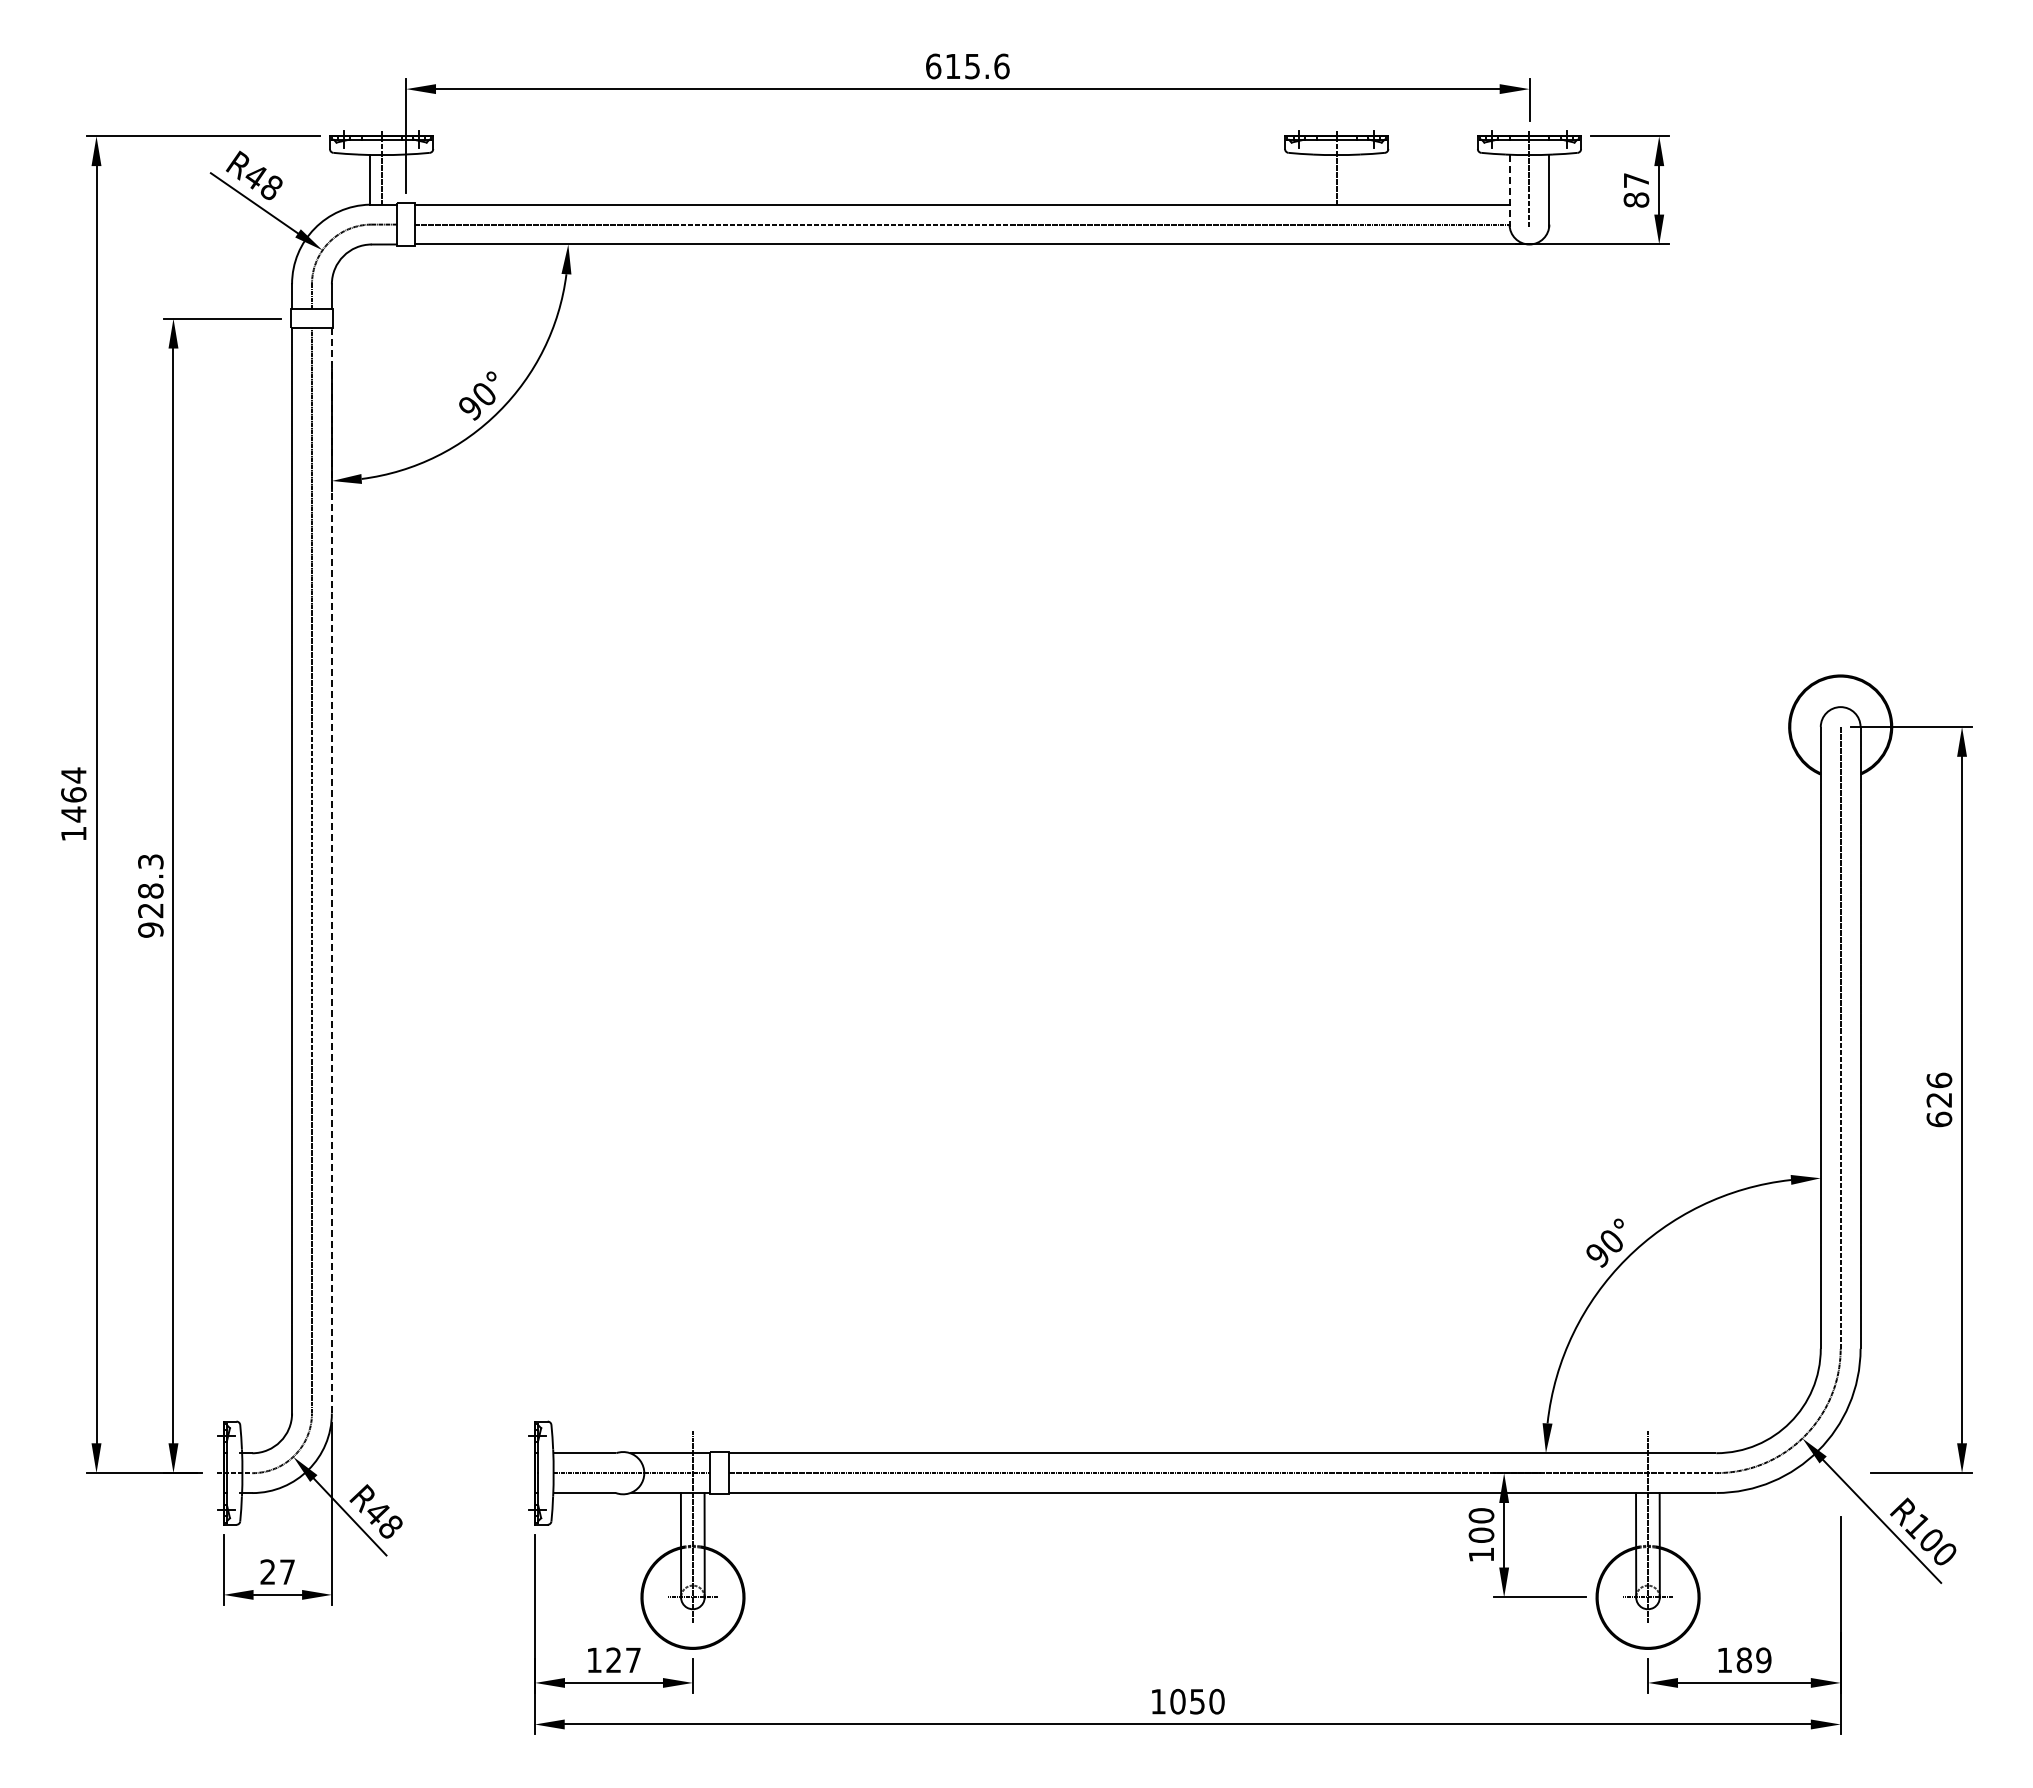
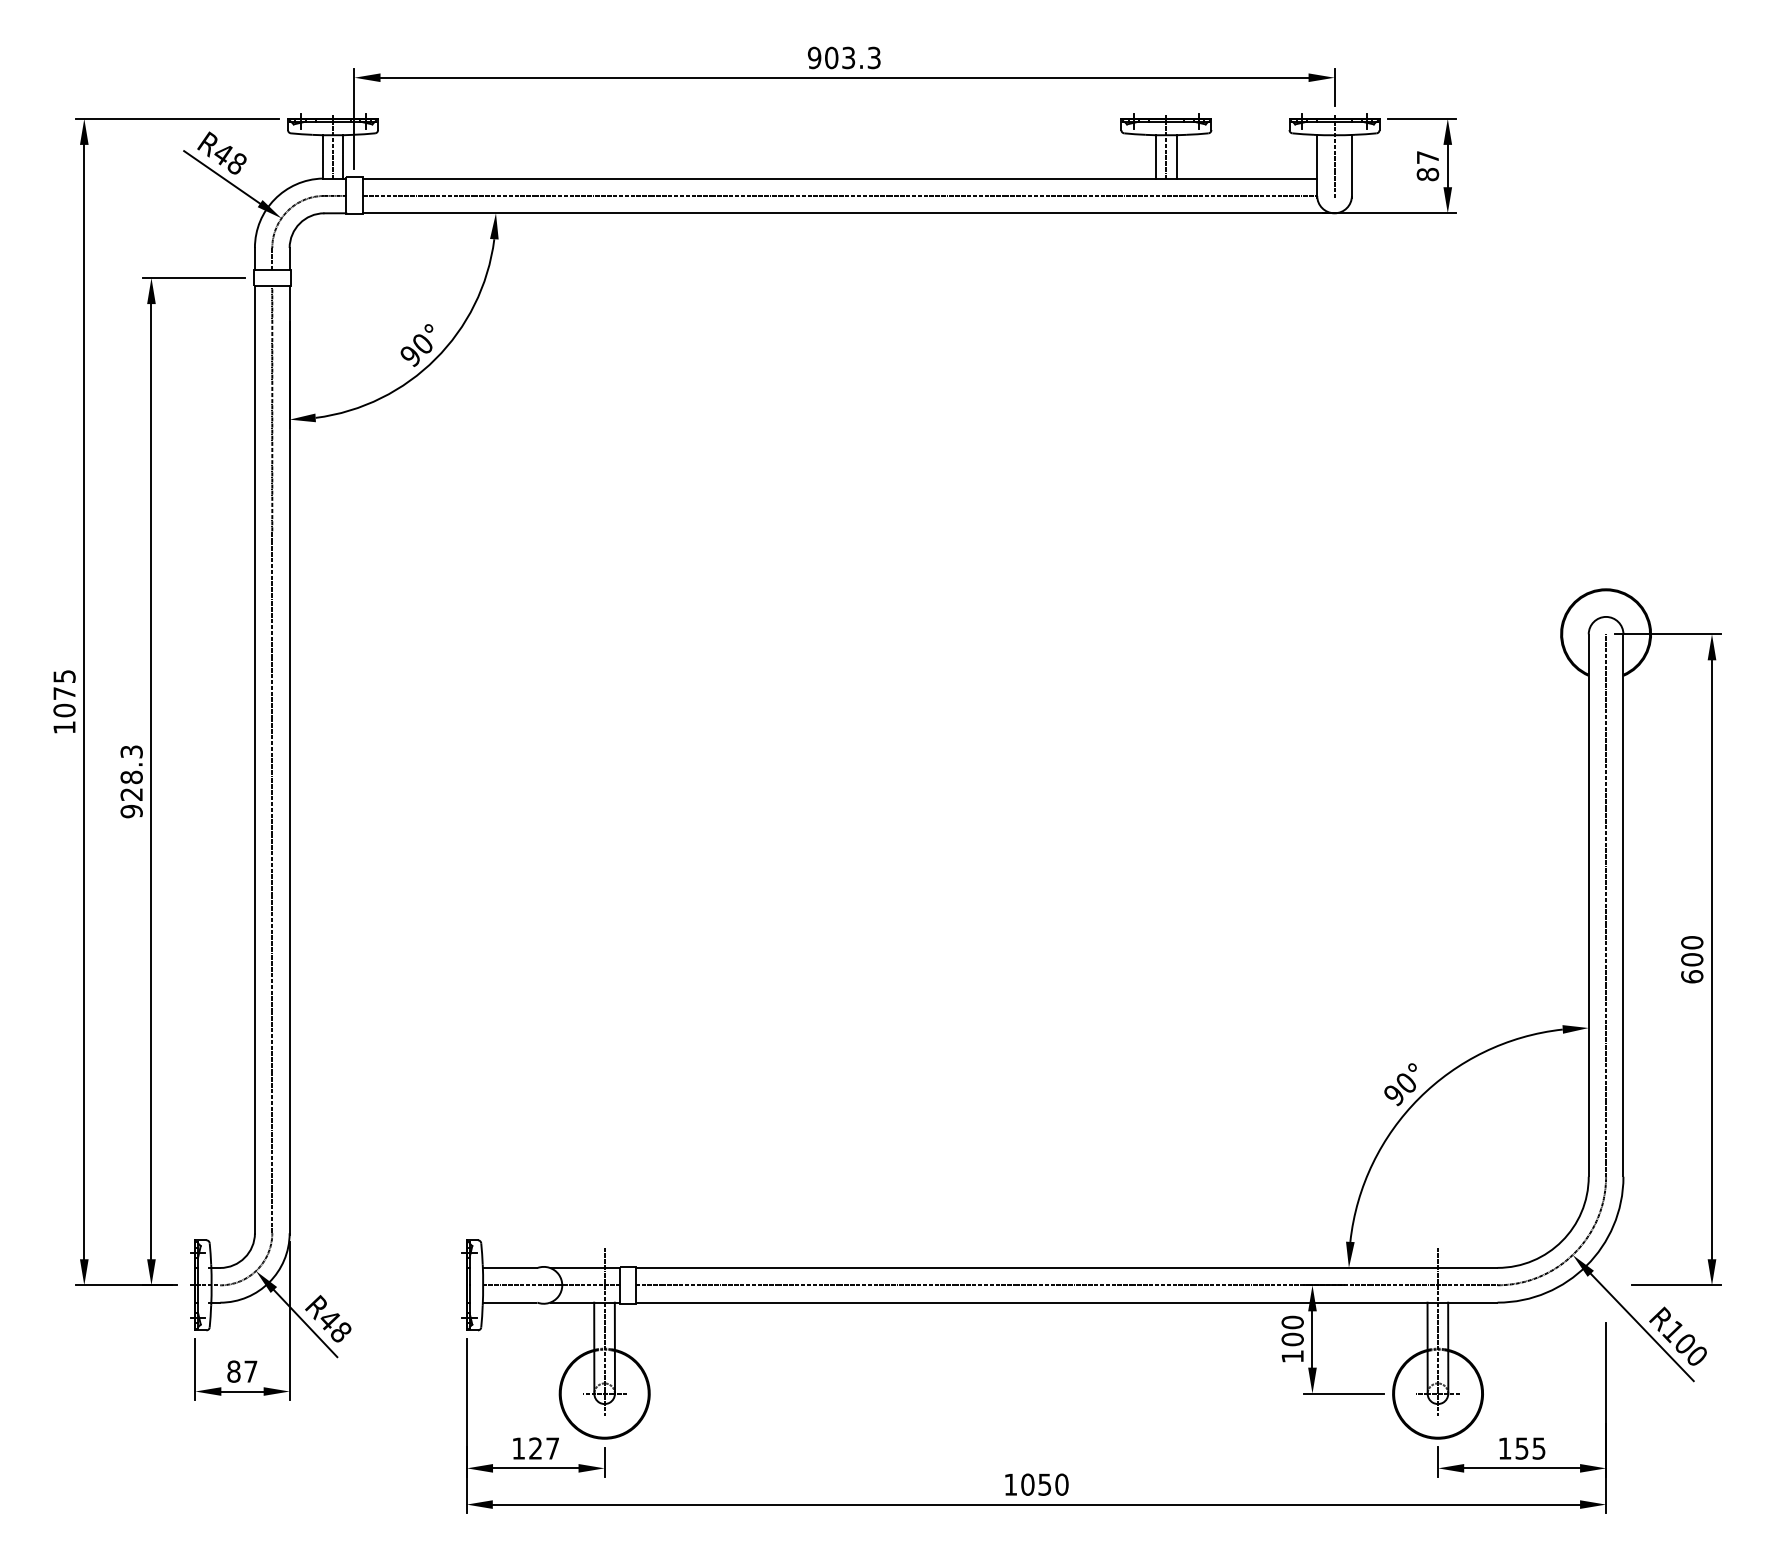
text: (967, 66) -> (844, 58), 615.6 -> 903.3
line: (393, 179) -> (343, 156), added
line: (1324, 179) -> (1155, 156), added
line: (1348, 179) -> (1176, 156), added
line: (1509, 191) -> (1317, 167), dashed -> solid
text: (73, 794) -> (64, 693), 1464 -> 1075
line: (331, 872) -> (289, 761), dashed -> solid
text: (1939, 1089) -> (1692, 950), 626 -> 600
text: (267, 1571) -> (233, 1371), 27 -> 87
text: (1753, 1660) -> (1530, 1448), 189 -> 155

